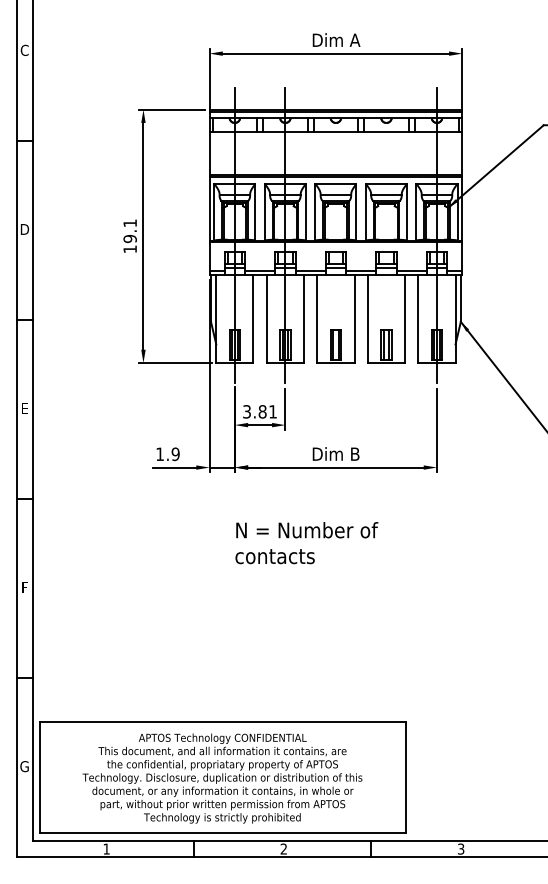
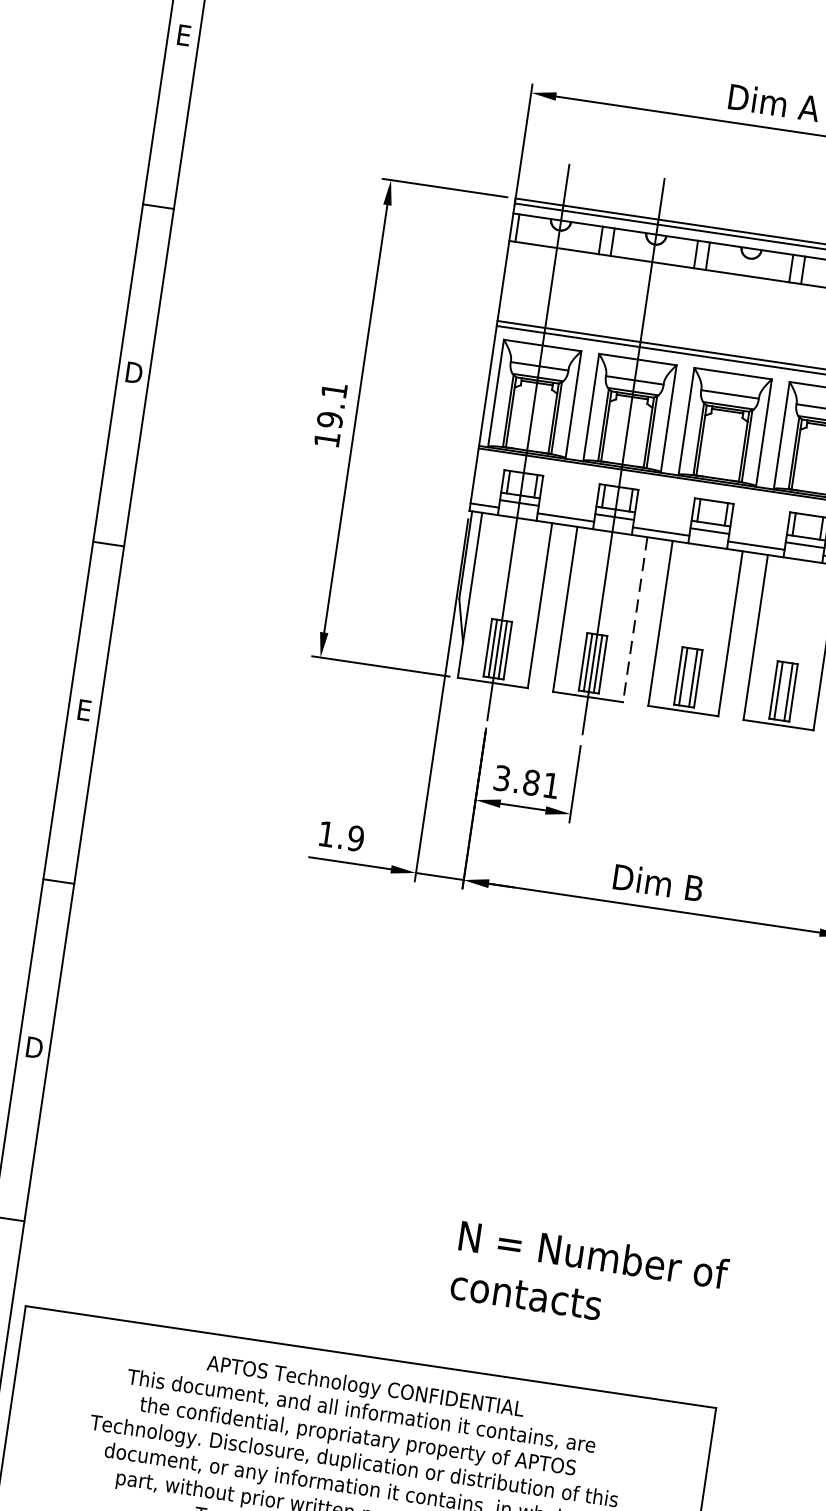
text: (24, 49) -> (183, 33), C -> E
line: (303, 319) -> (634, 620), solid -> dashed
text: (306, 543) -> (588, 1279), moved
text: (24, 587) -> (33, 1047), F -> D

